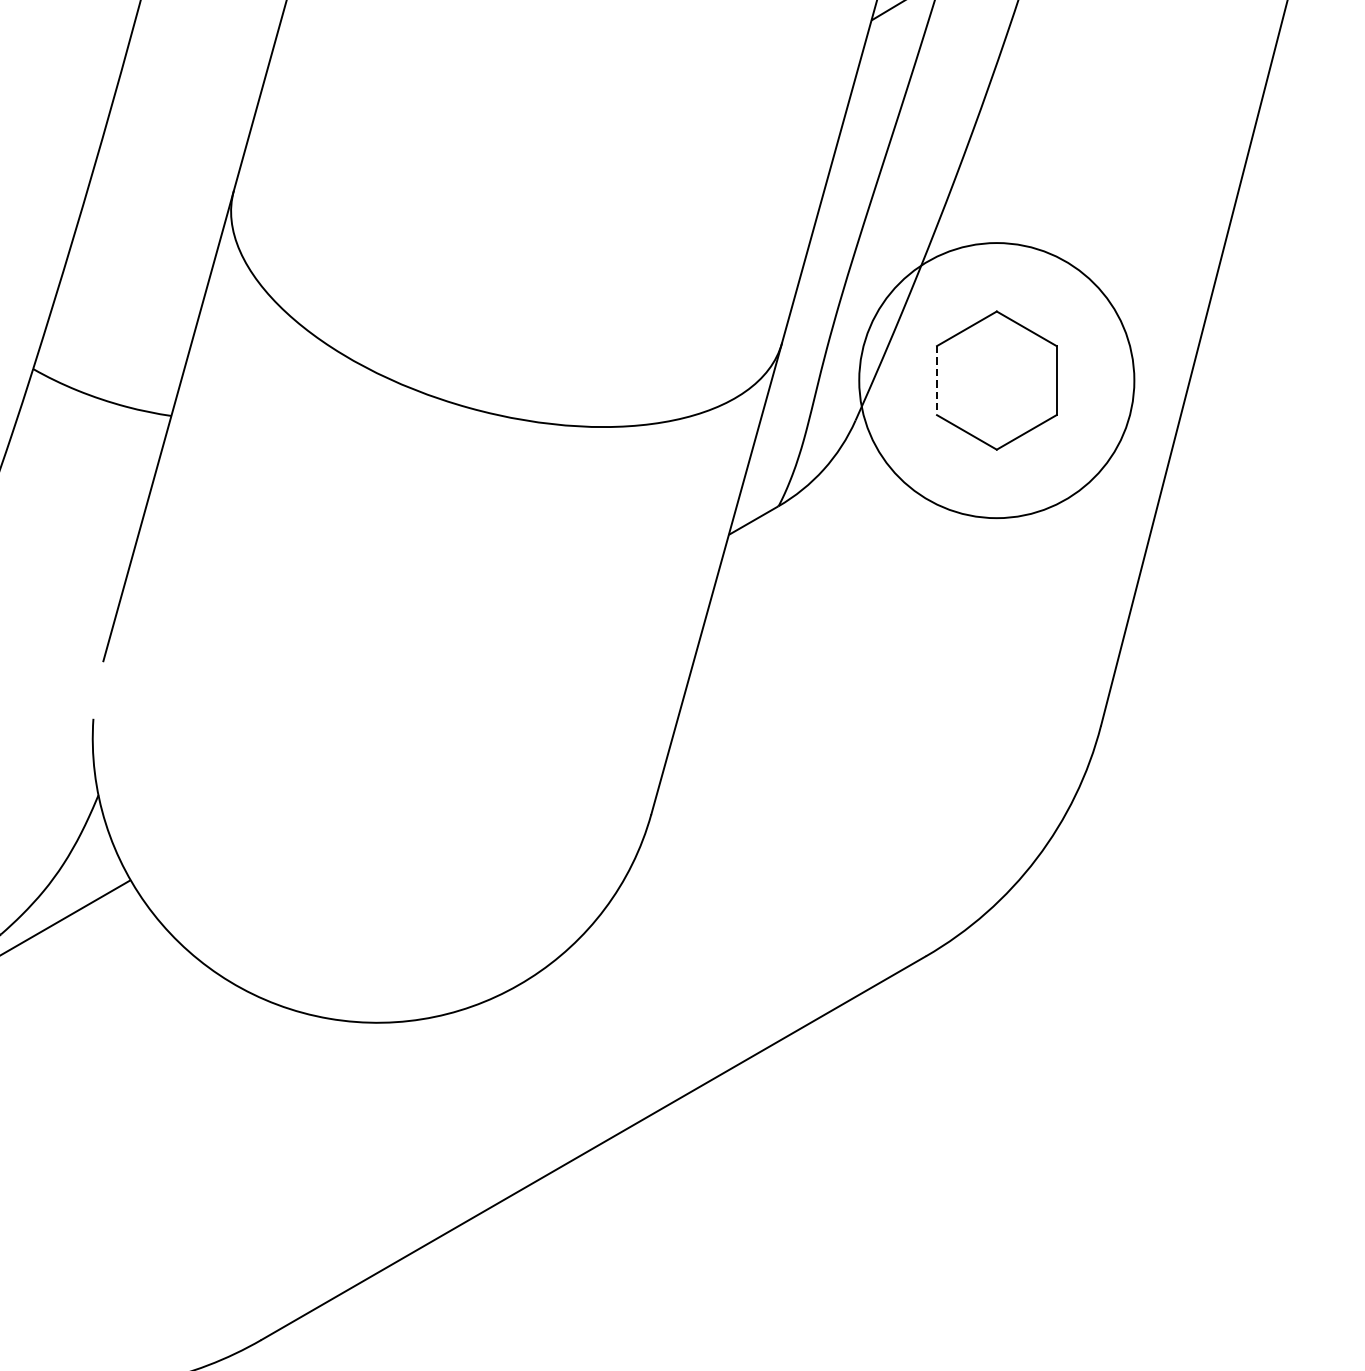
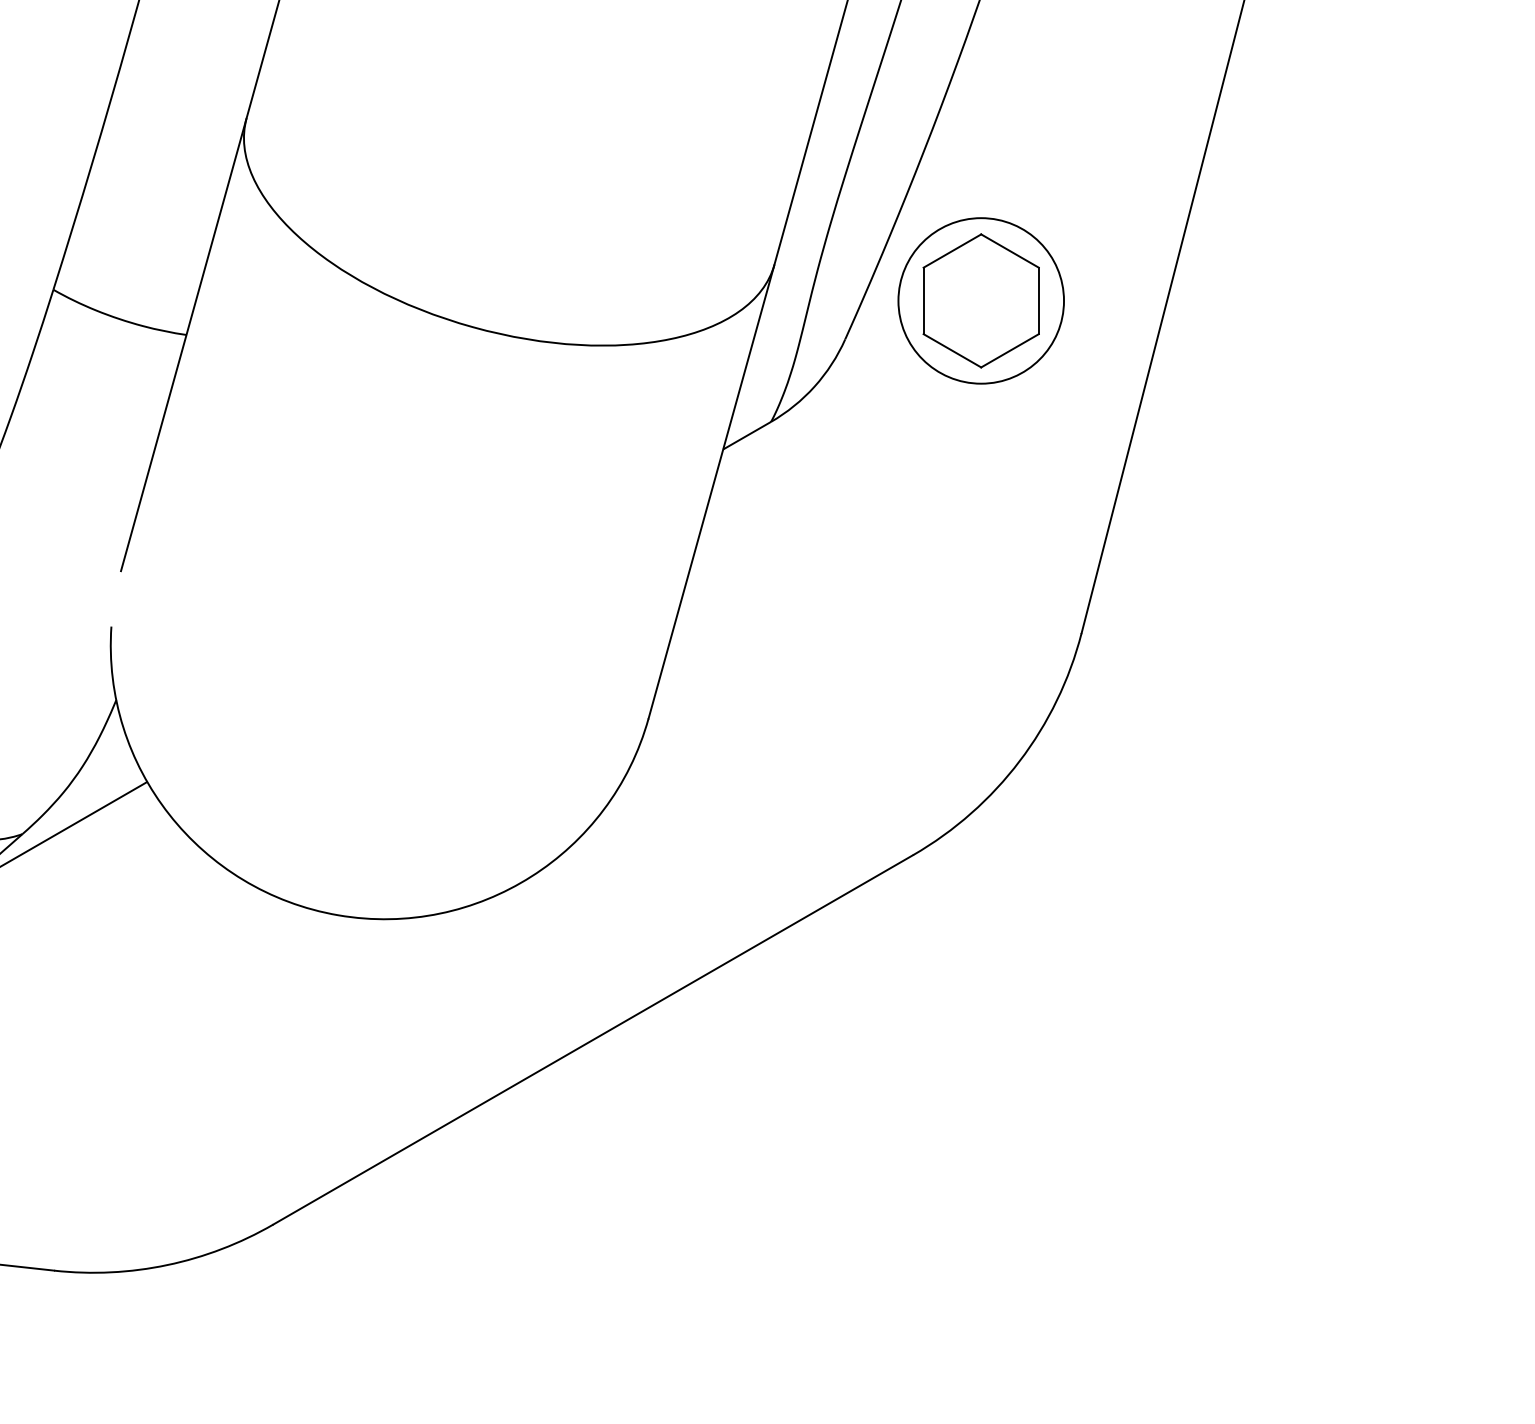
circle: (997, 380) -> (981, 300), size x0.62
line: (936, 381) -> (923, 301), dashed -> solid

